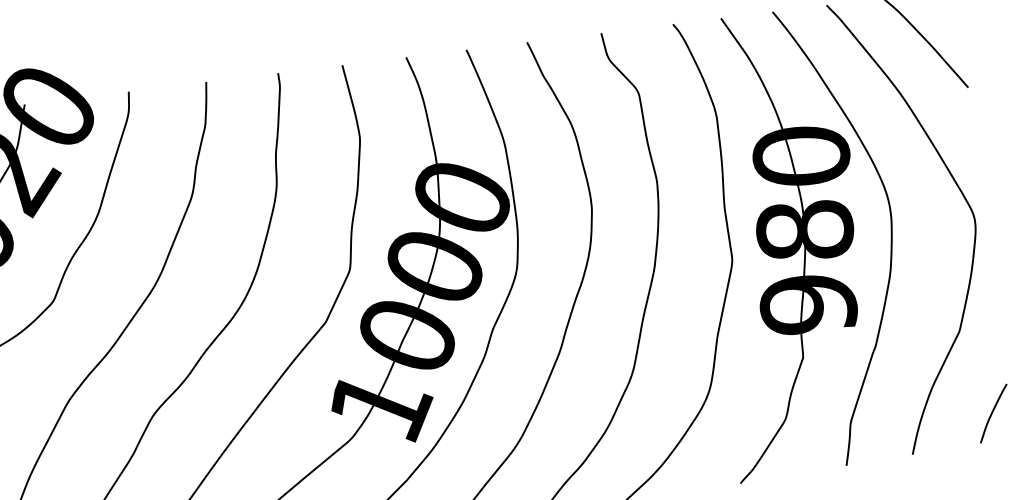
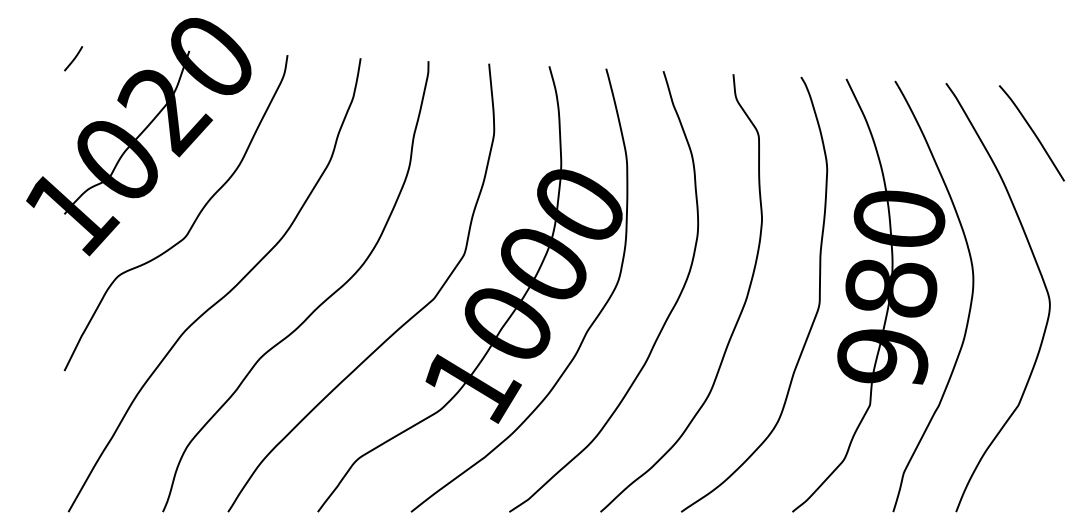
curve: (993, 412) -> (1037, 485), removed

